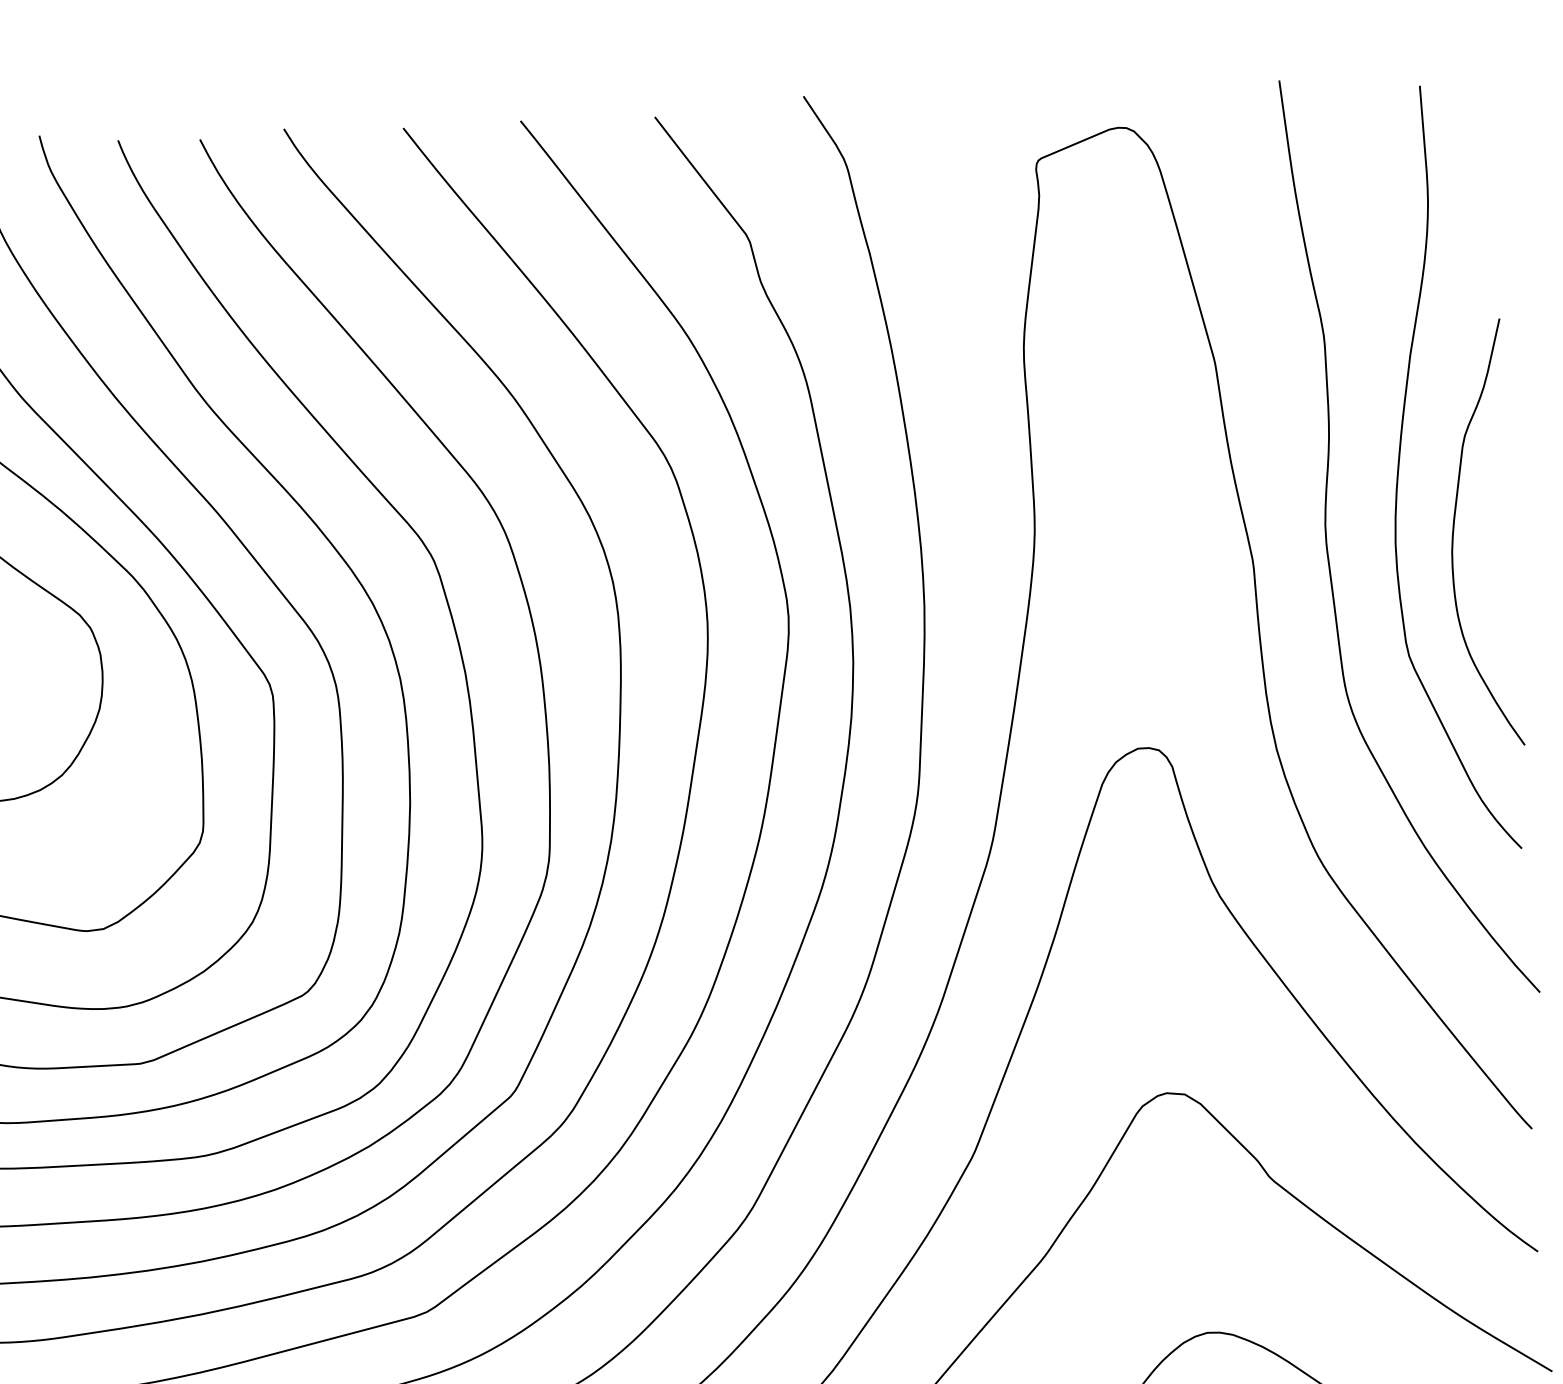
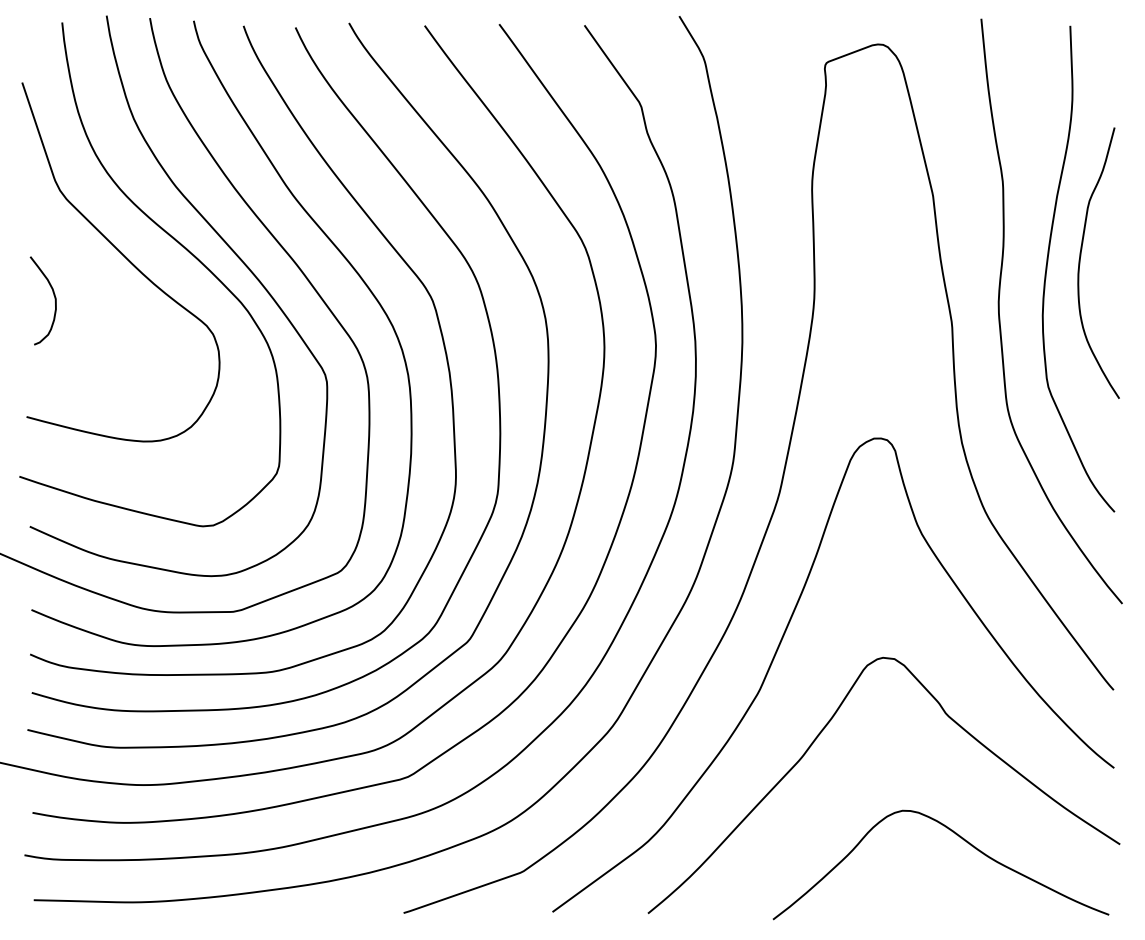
curve: (1454, 533) -> (1080, 262), moved

